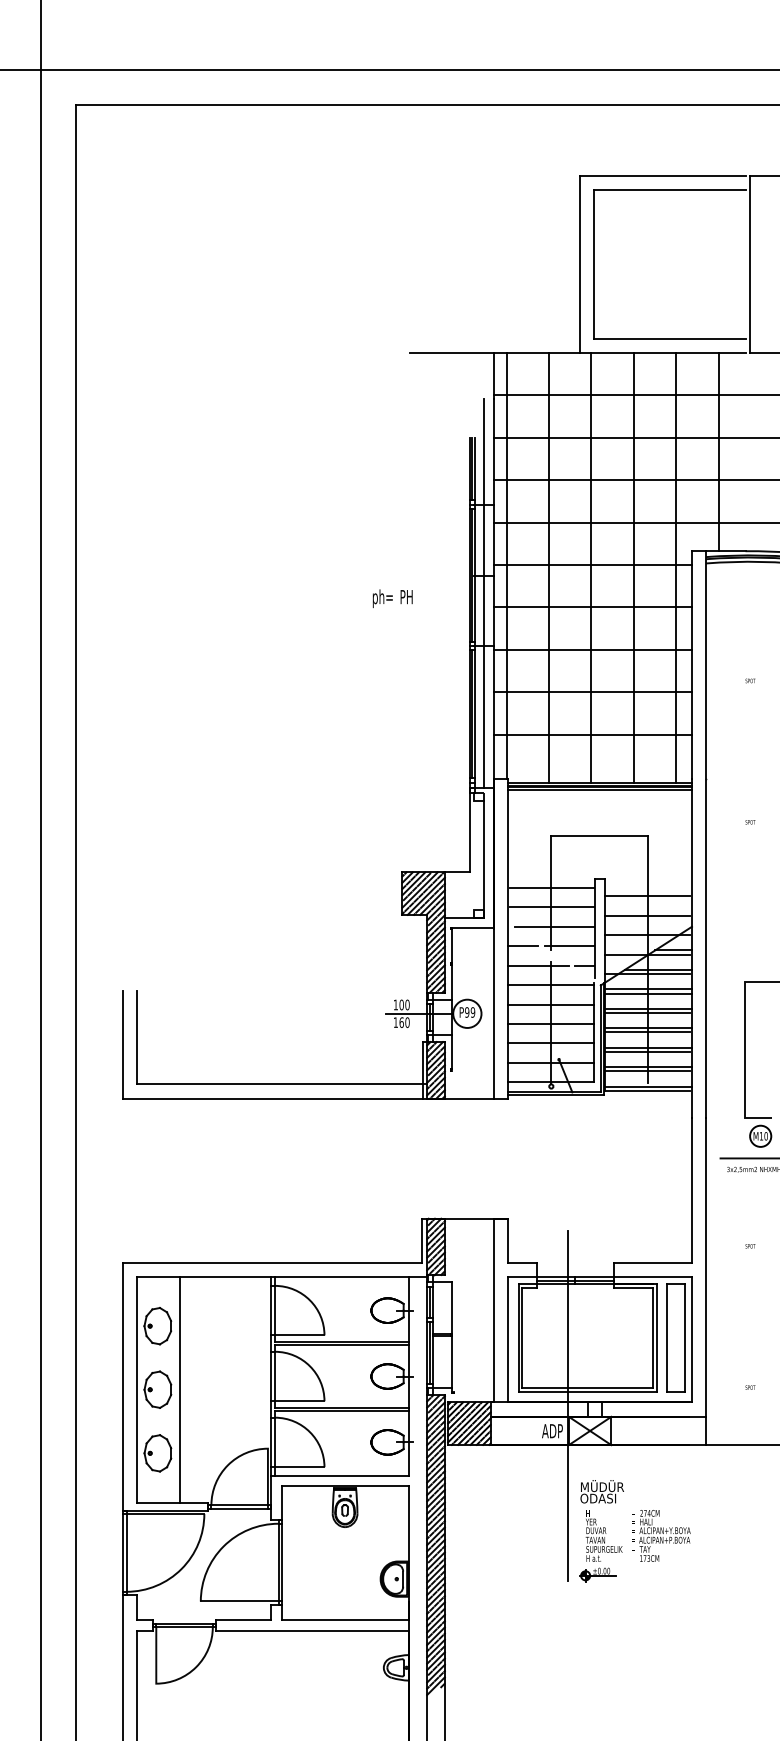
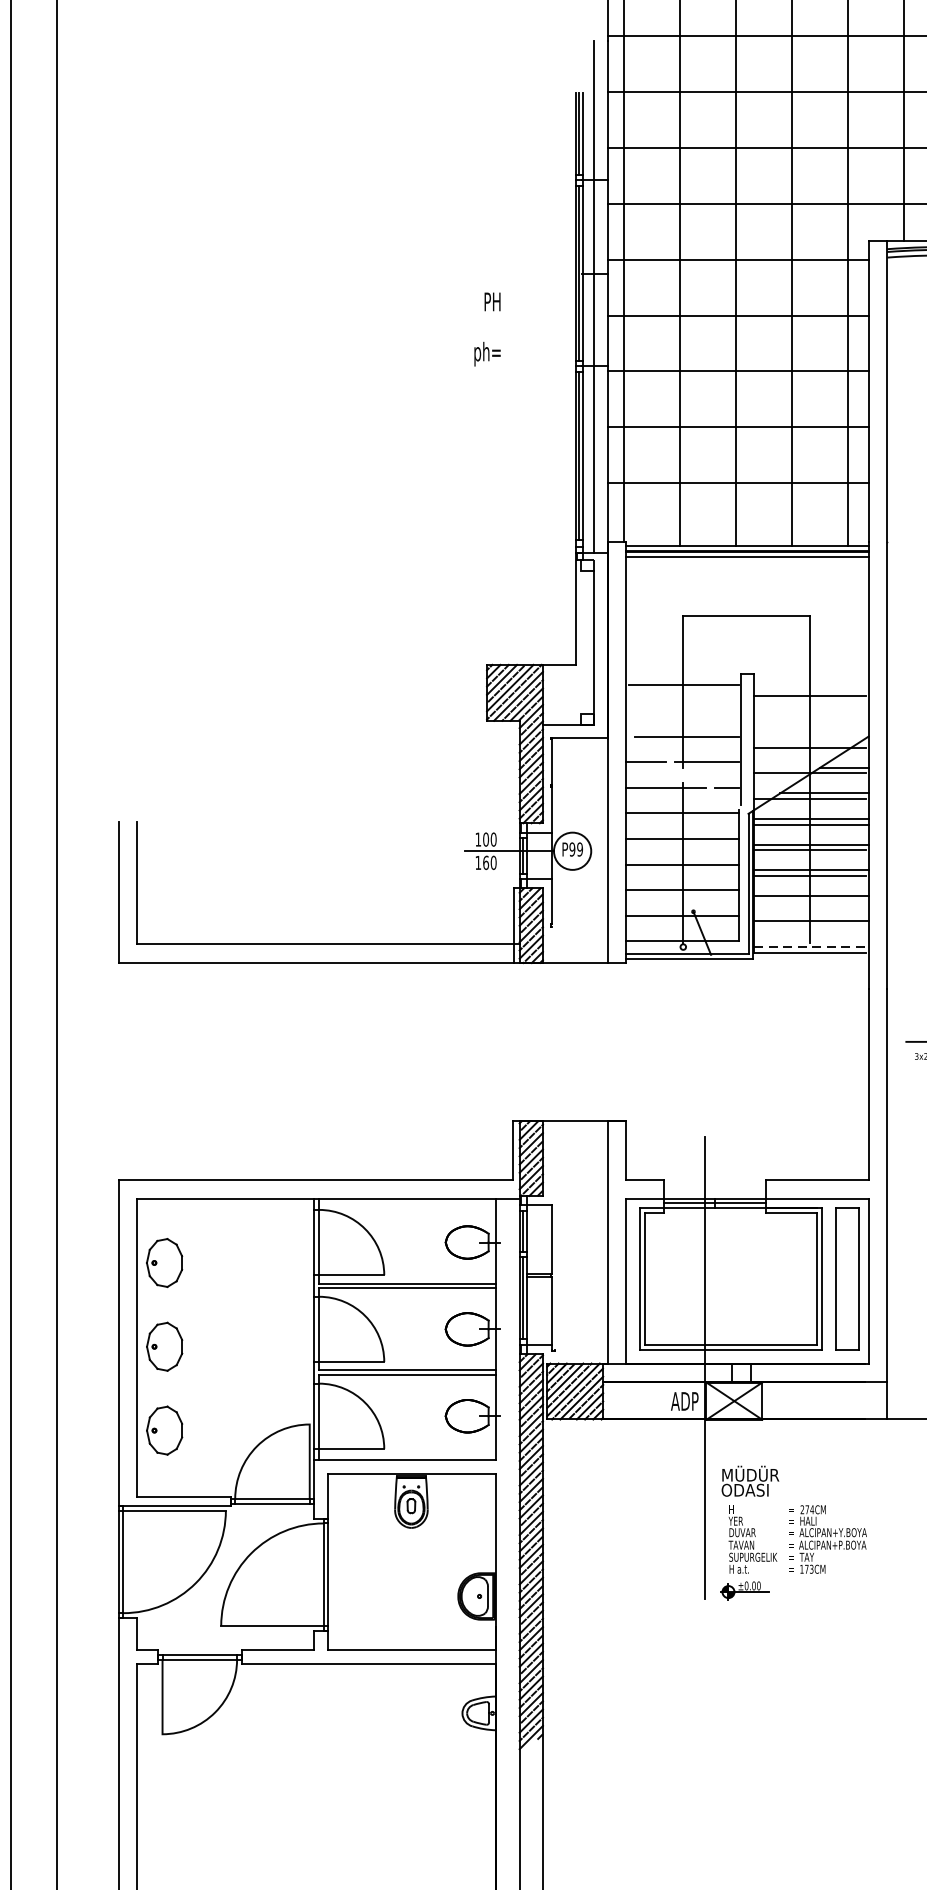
text: (382, 598) -> (487, 353), moved
line: (551, 907) -> (683, 711), removed
line: (647, 915) -> (810, 721), removed
line: (647, 1051) -> (810, 900), removed
line: (647, 1071) -> (810, 927), removed
line: (649, 1086) -> (812, 947), solid -> dashed
line: (179, 1390) -> (193, 1347), removed

